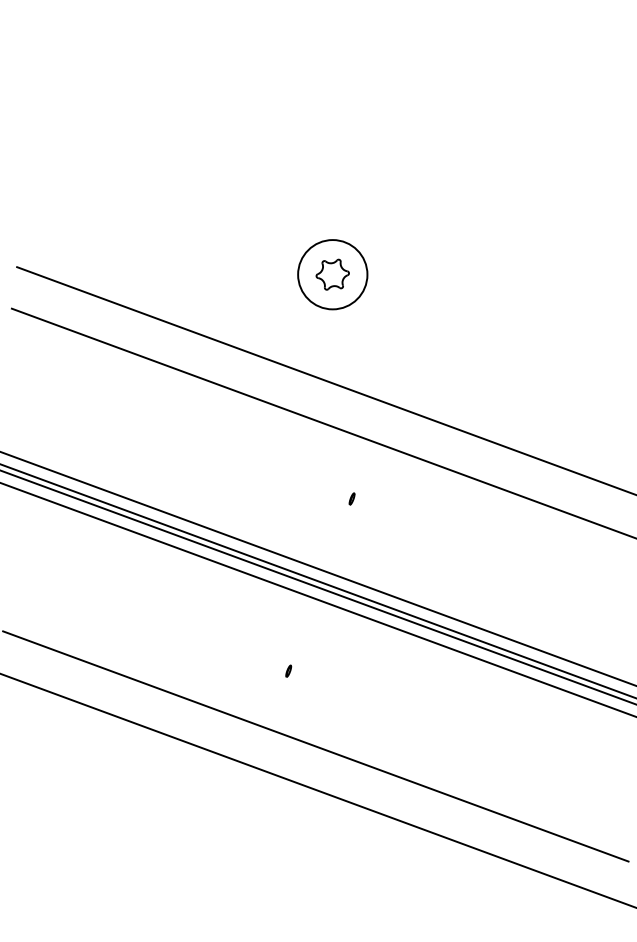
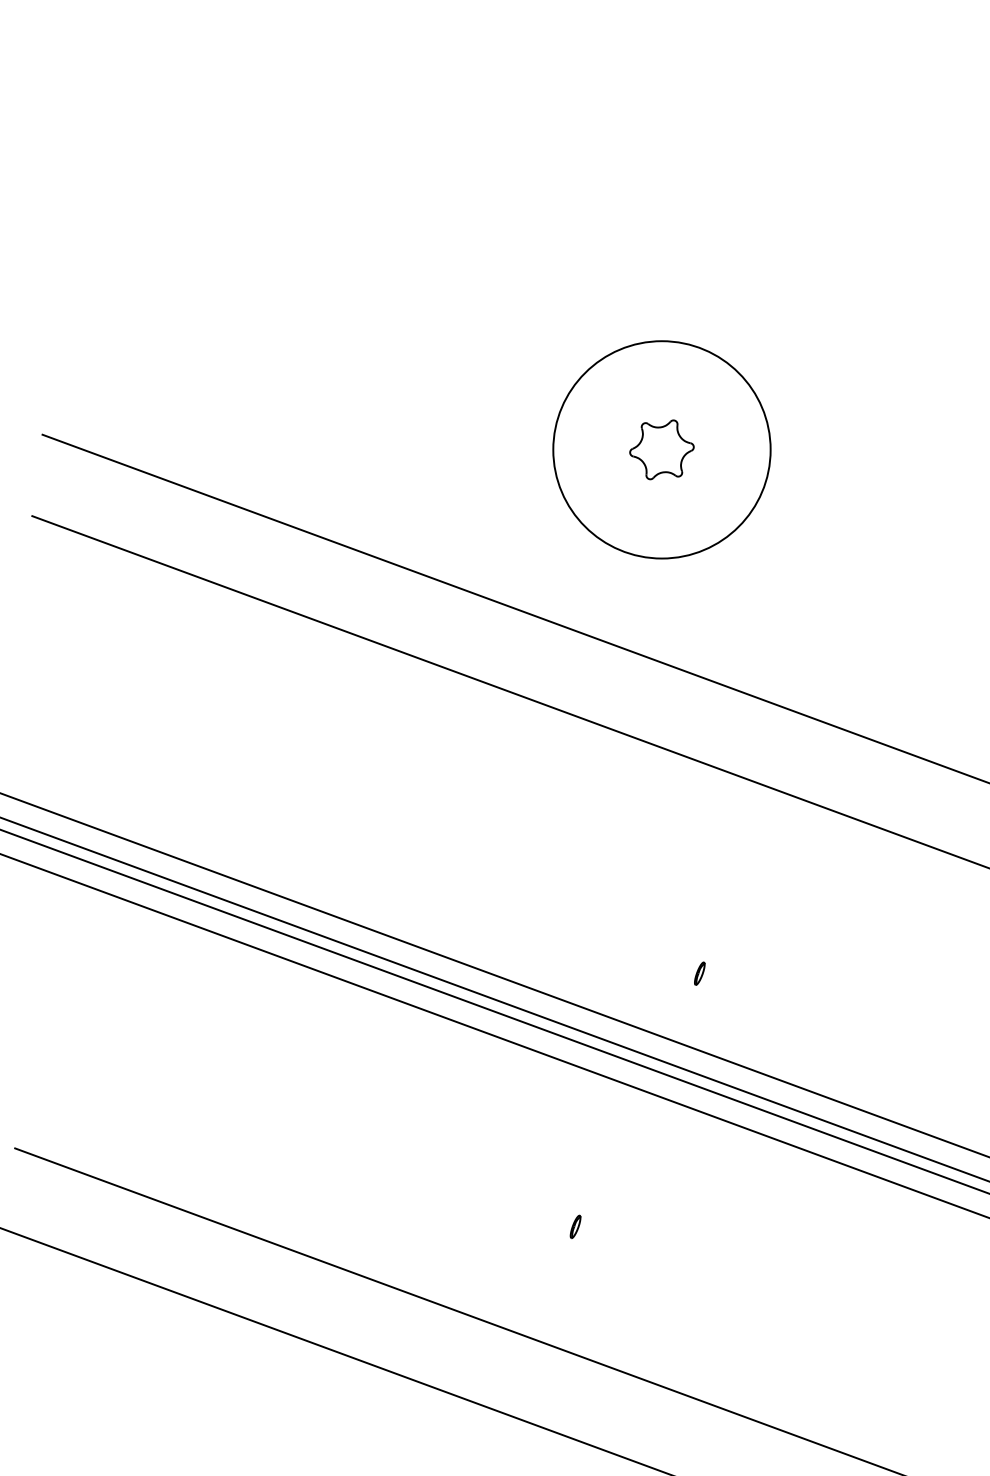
circle: (332, 274) -> (661, 449), size x1.6
part: (351, 498) -> (698, 972), moved

